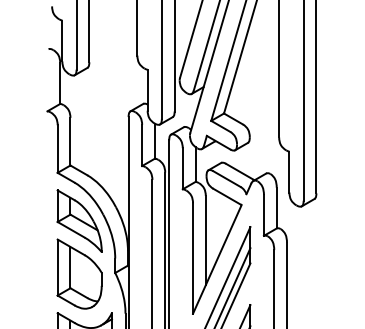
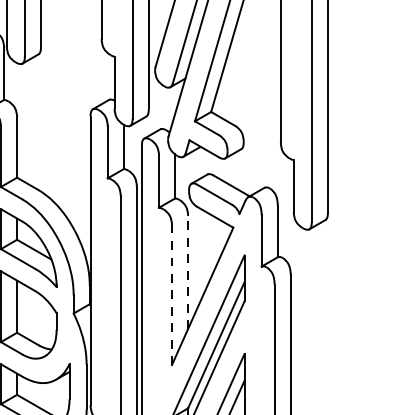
line: (205, 240) -> (187, 272), solid -> dashed
line: (193, 258) -> (172, 295), solid -> dashed

